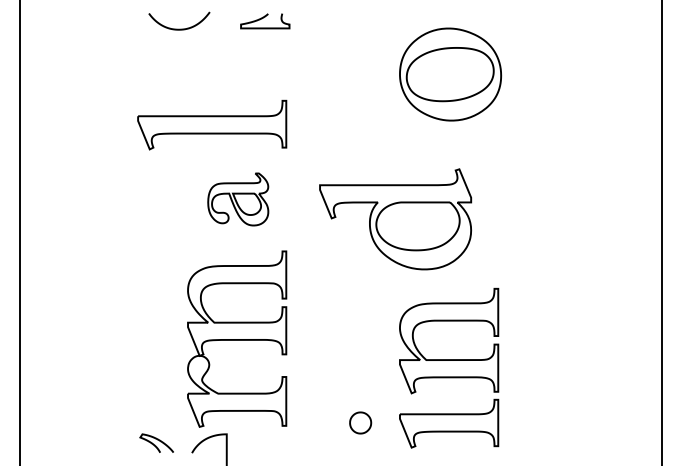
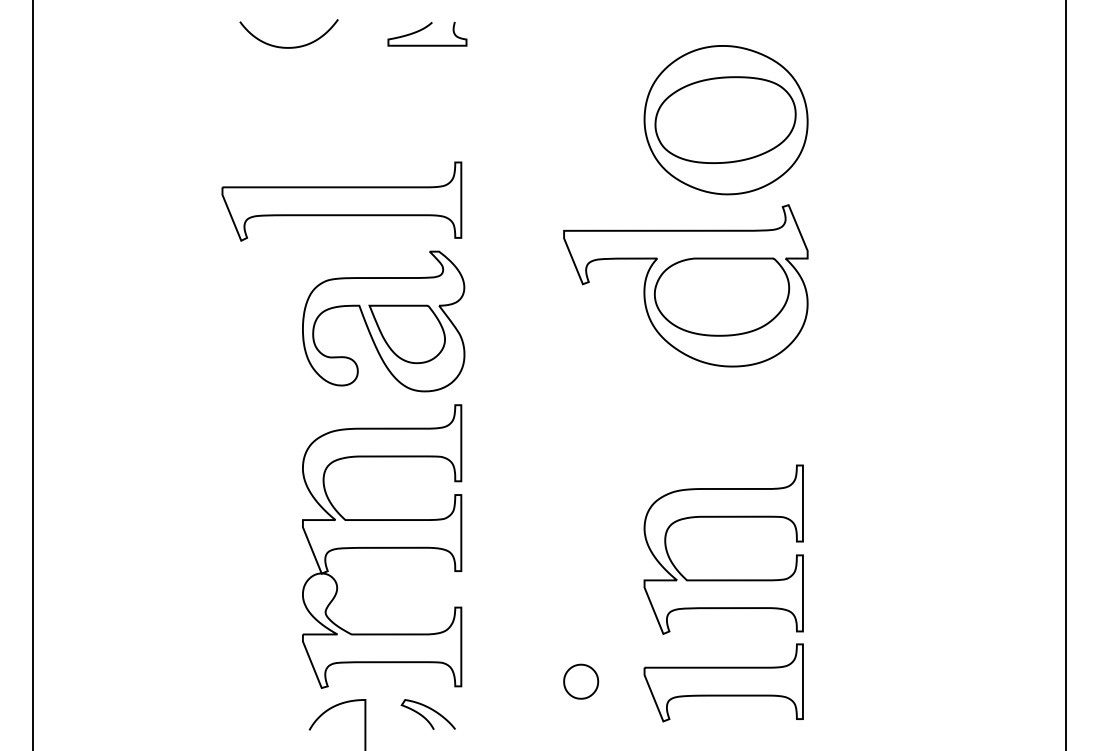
part: (238, 199) -> (384, 321), size x1.67
part: (395, 219) -> (685, 286), moved
curve: (157, 440) -> (429, 709), moved

